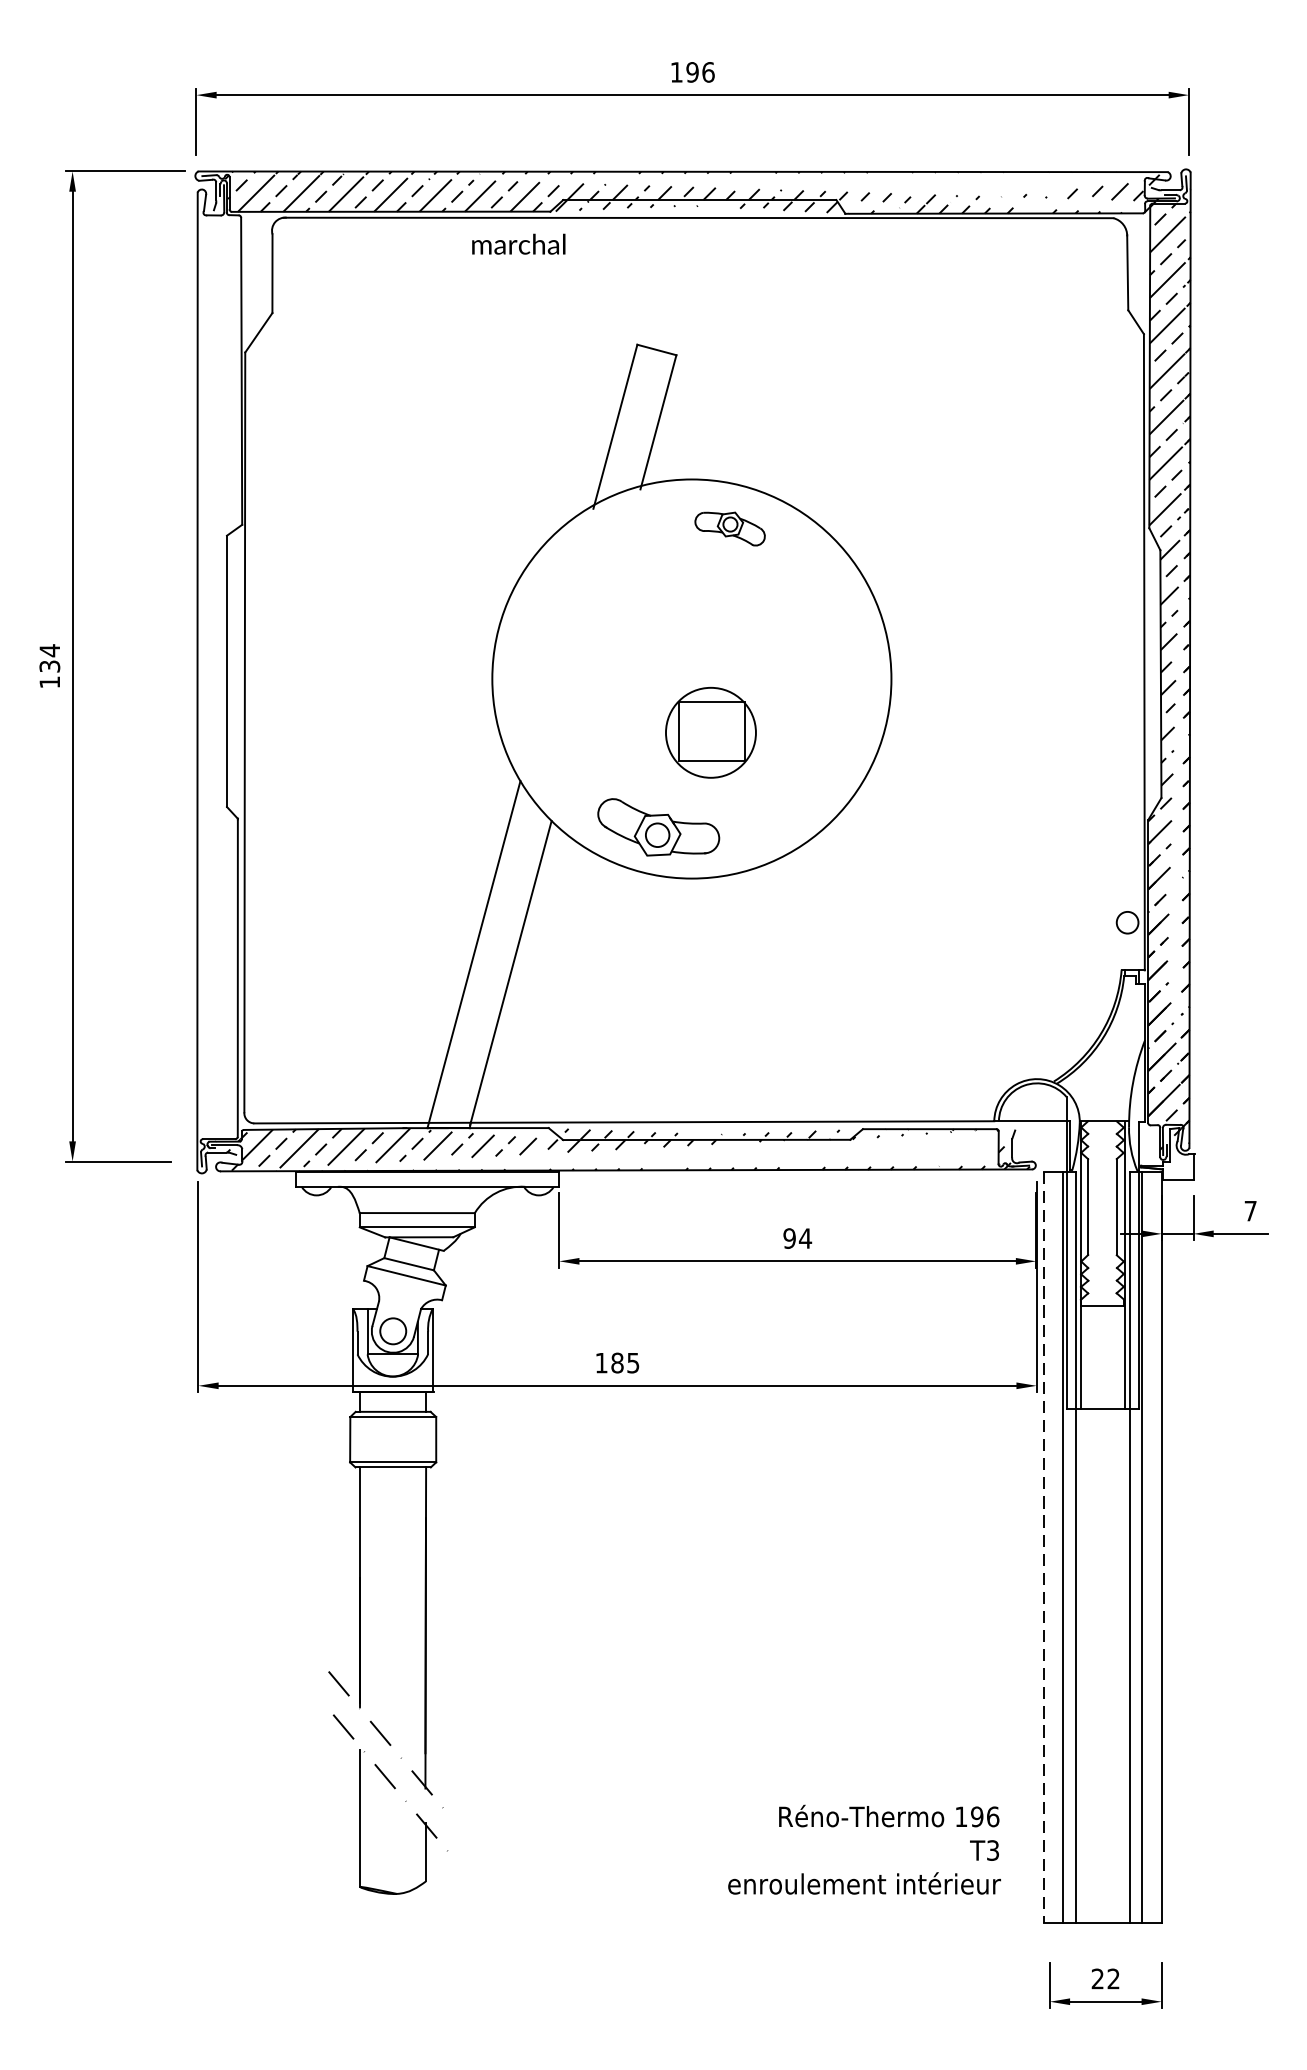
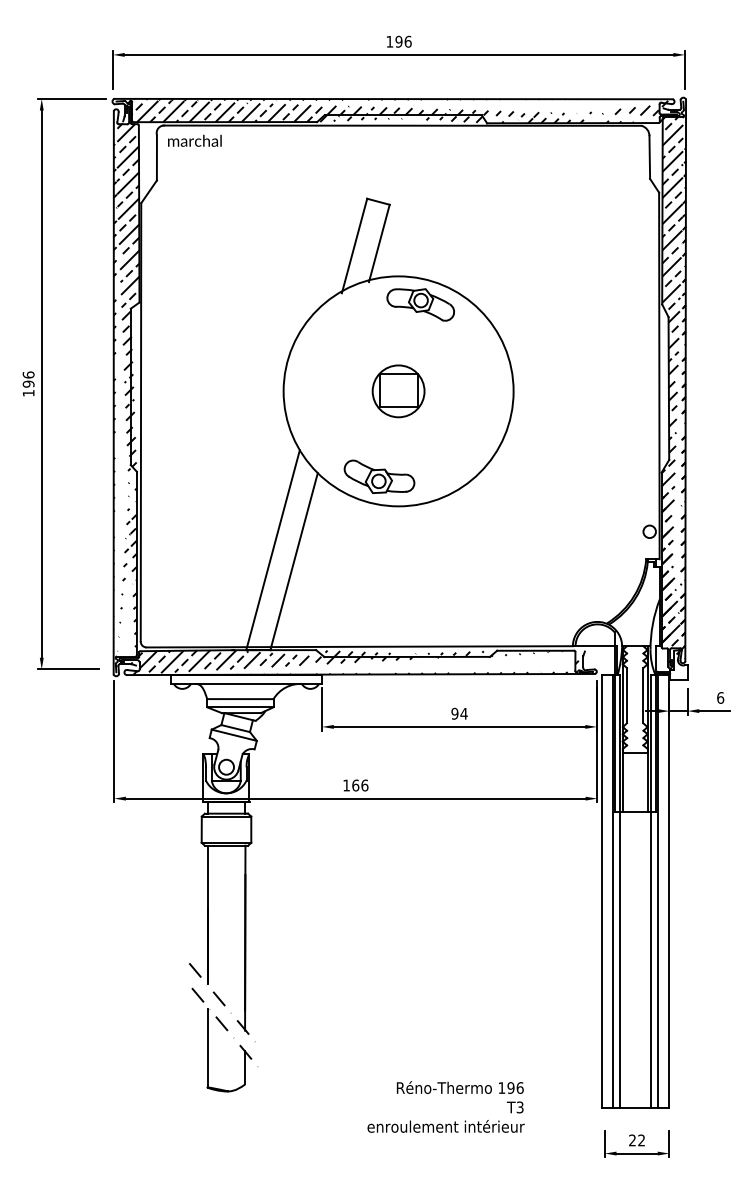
text: (518, 243) -> (194, 140), moved
part: (729, 528) -> (420, 304), size x1.67
text: (49, 658) -> (28, 379), 134 -> 196
hatch: (219, 679) -> (126, 391), added
part: (710, 733) -> (398, 391), moved
text: (1250, 1210) -> (720, 697), 7 -> 6
text: (625, 1362) -> (360, 785), 185 -> 166
line: (1043, 1548) -> (601, 892), dashed -> solid
text: (863, 1848) -> (445, 1106), moved

